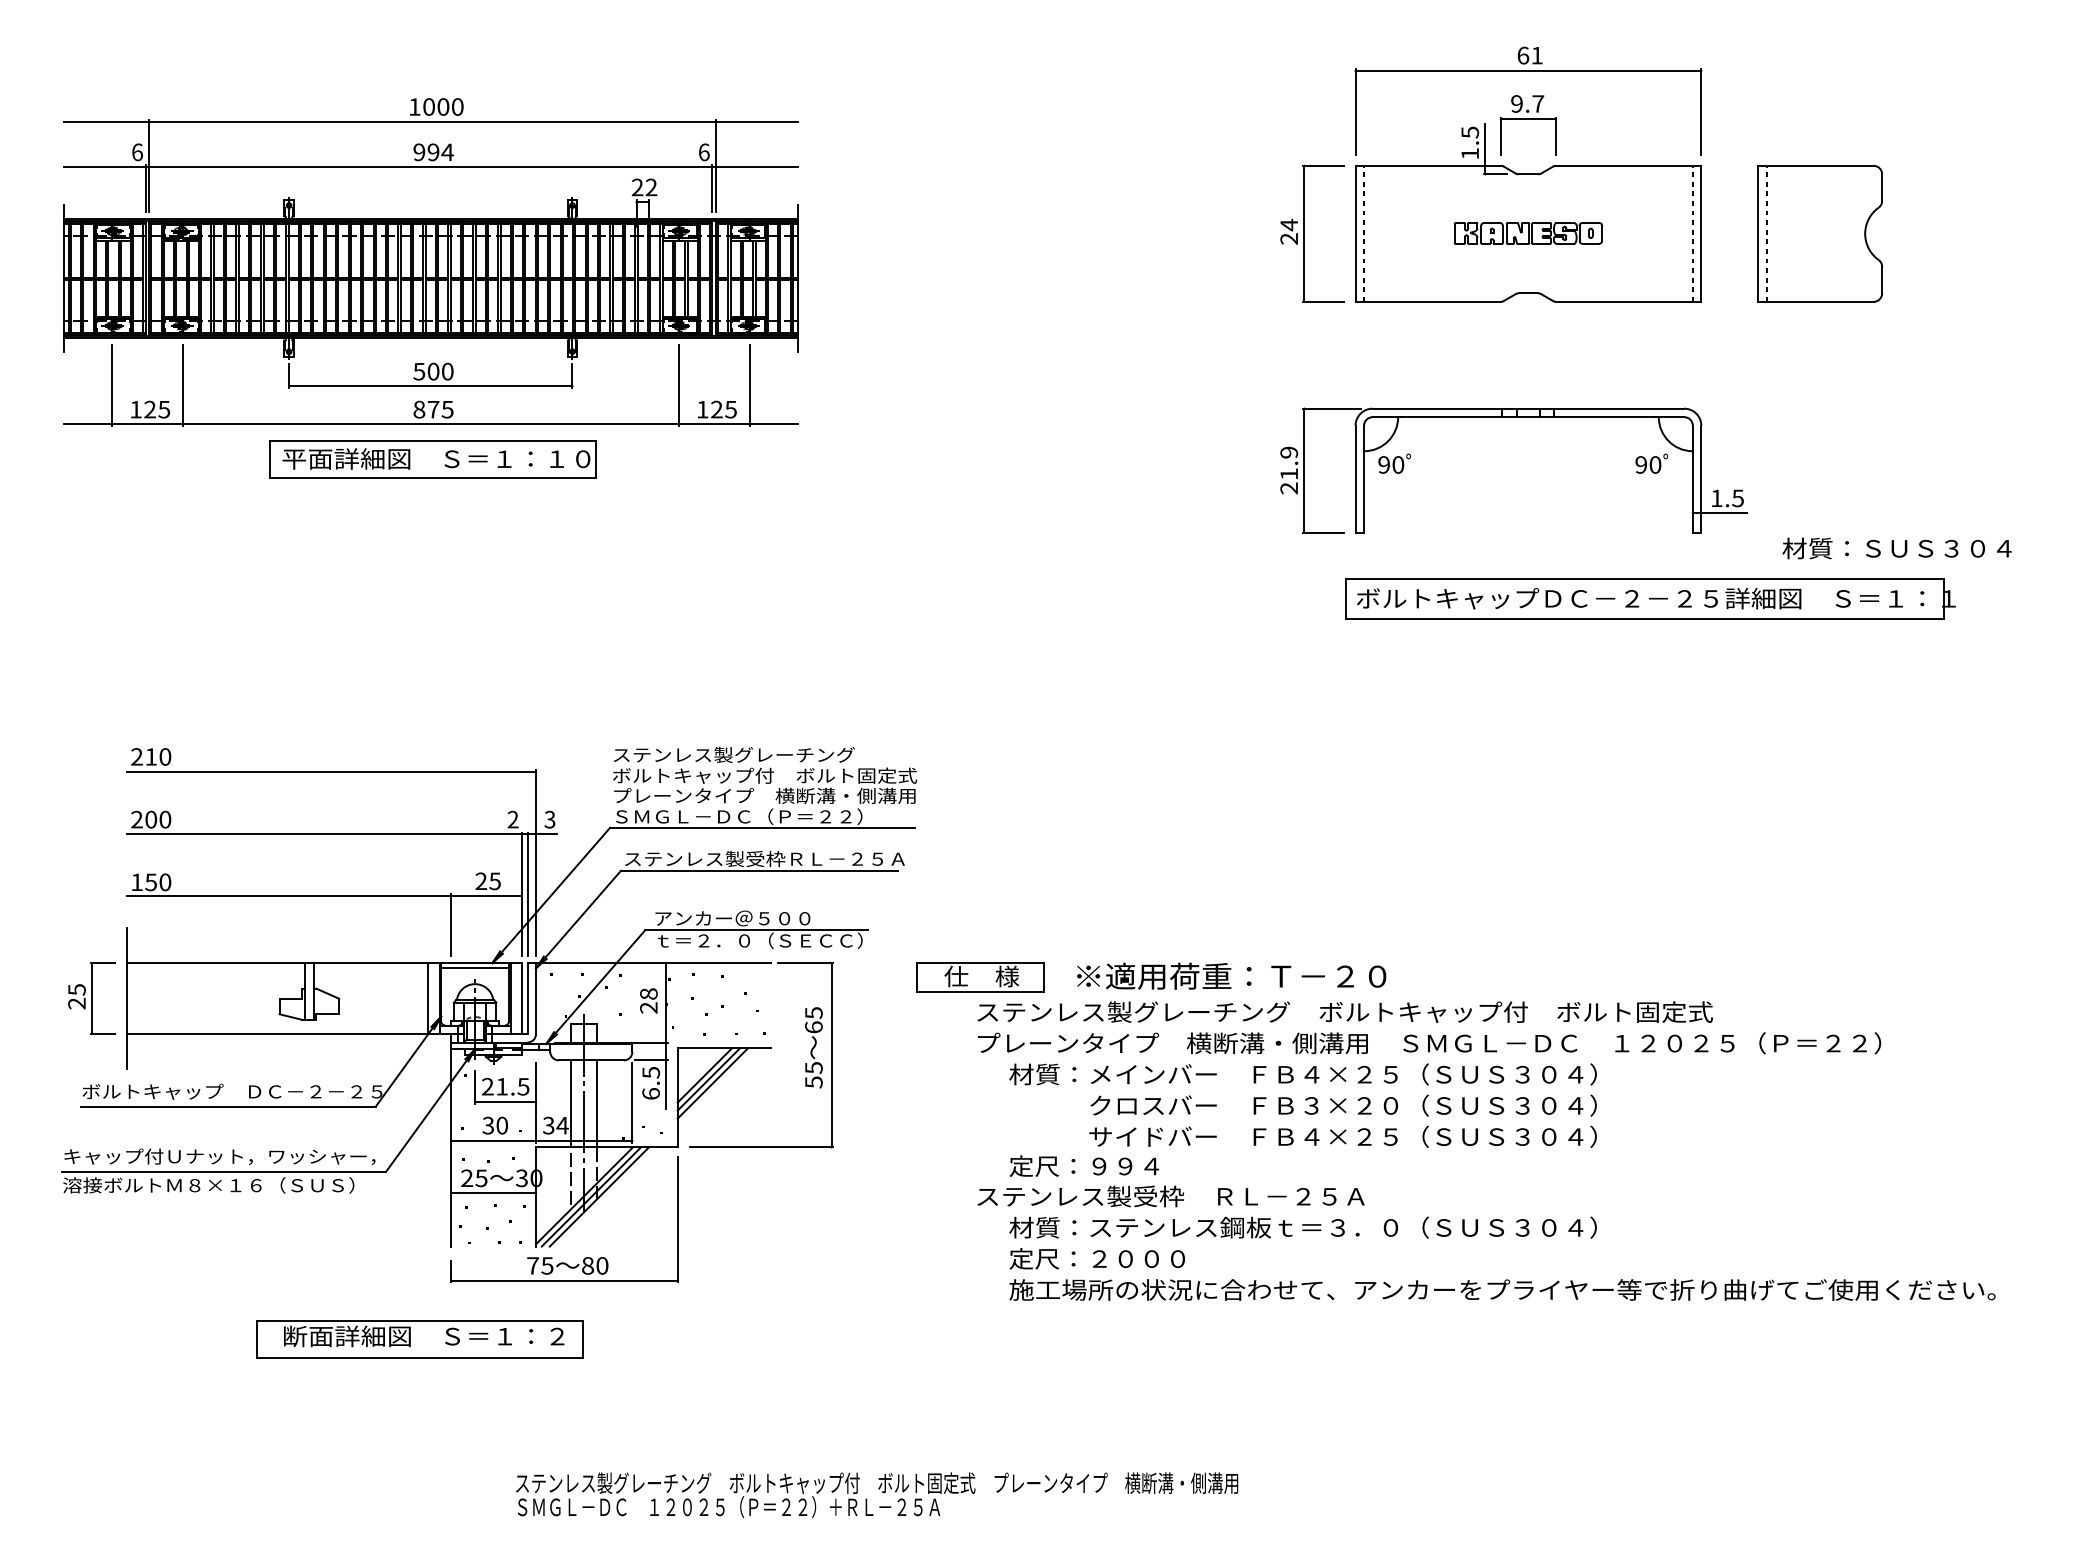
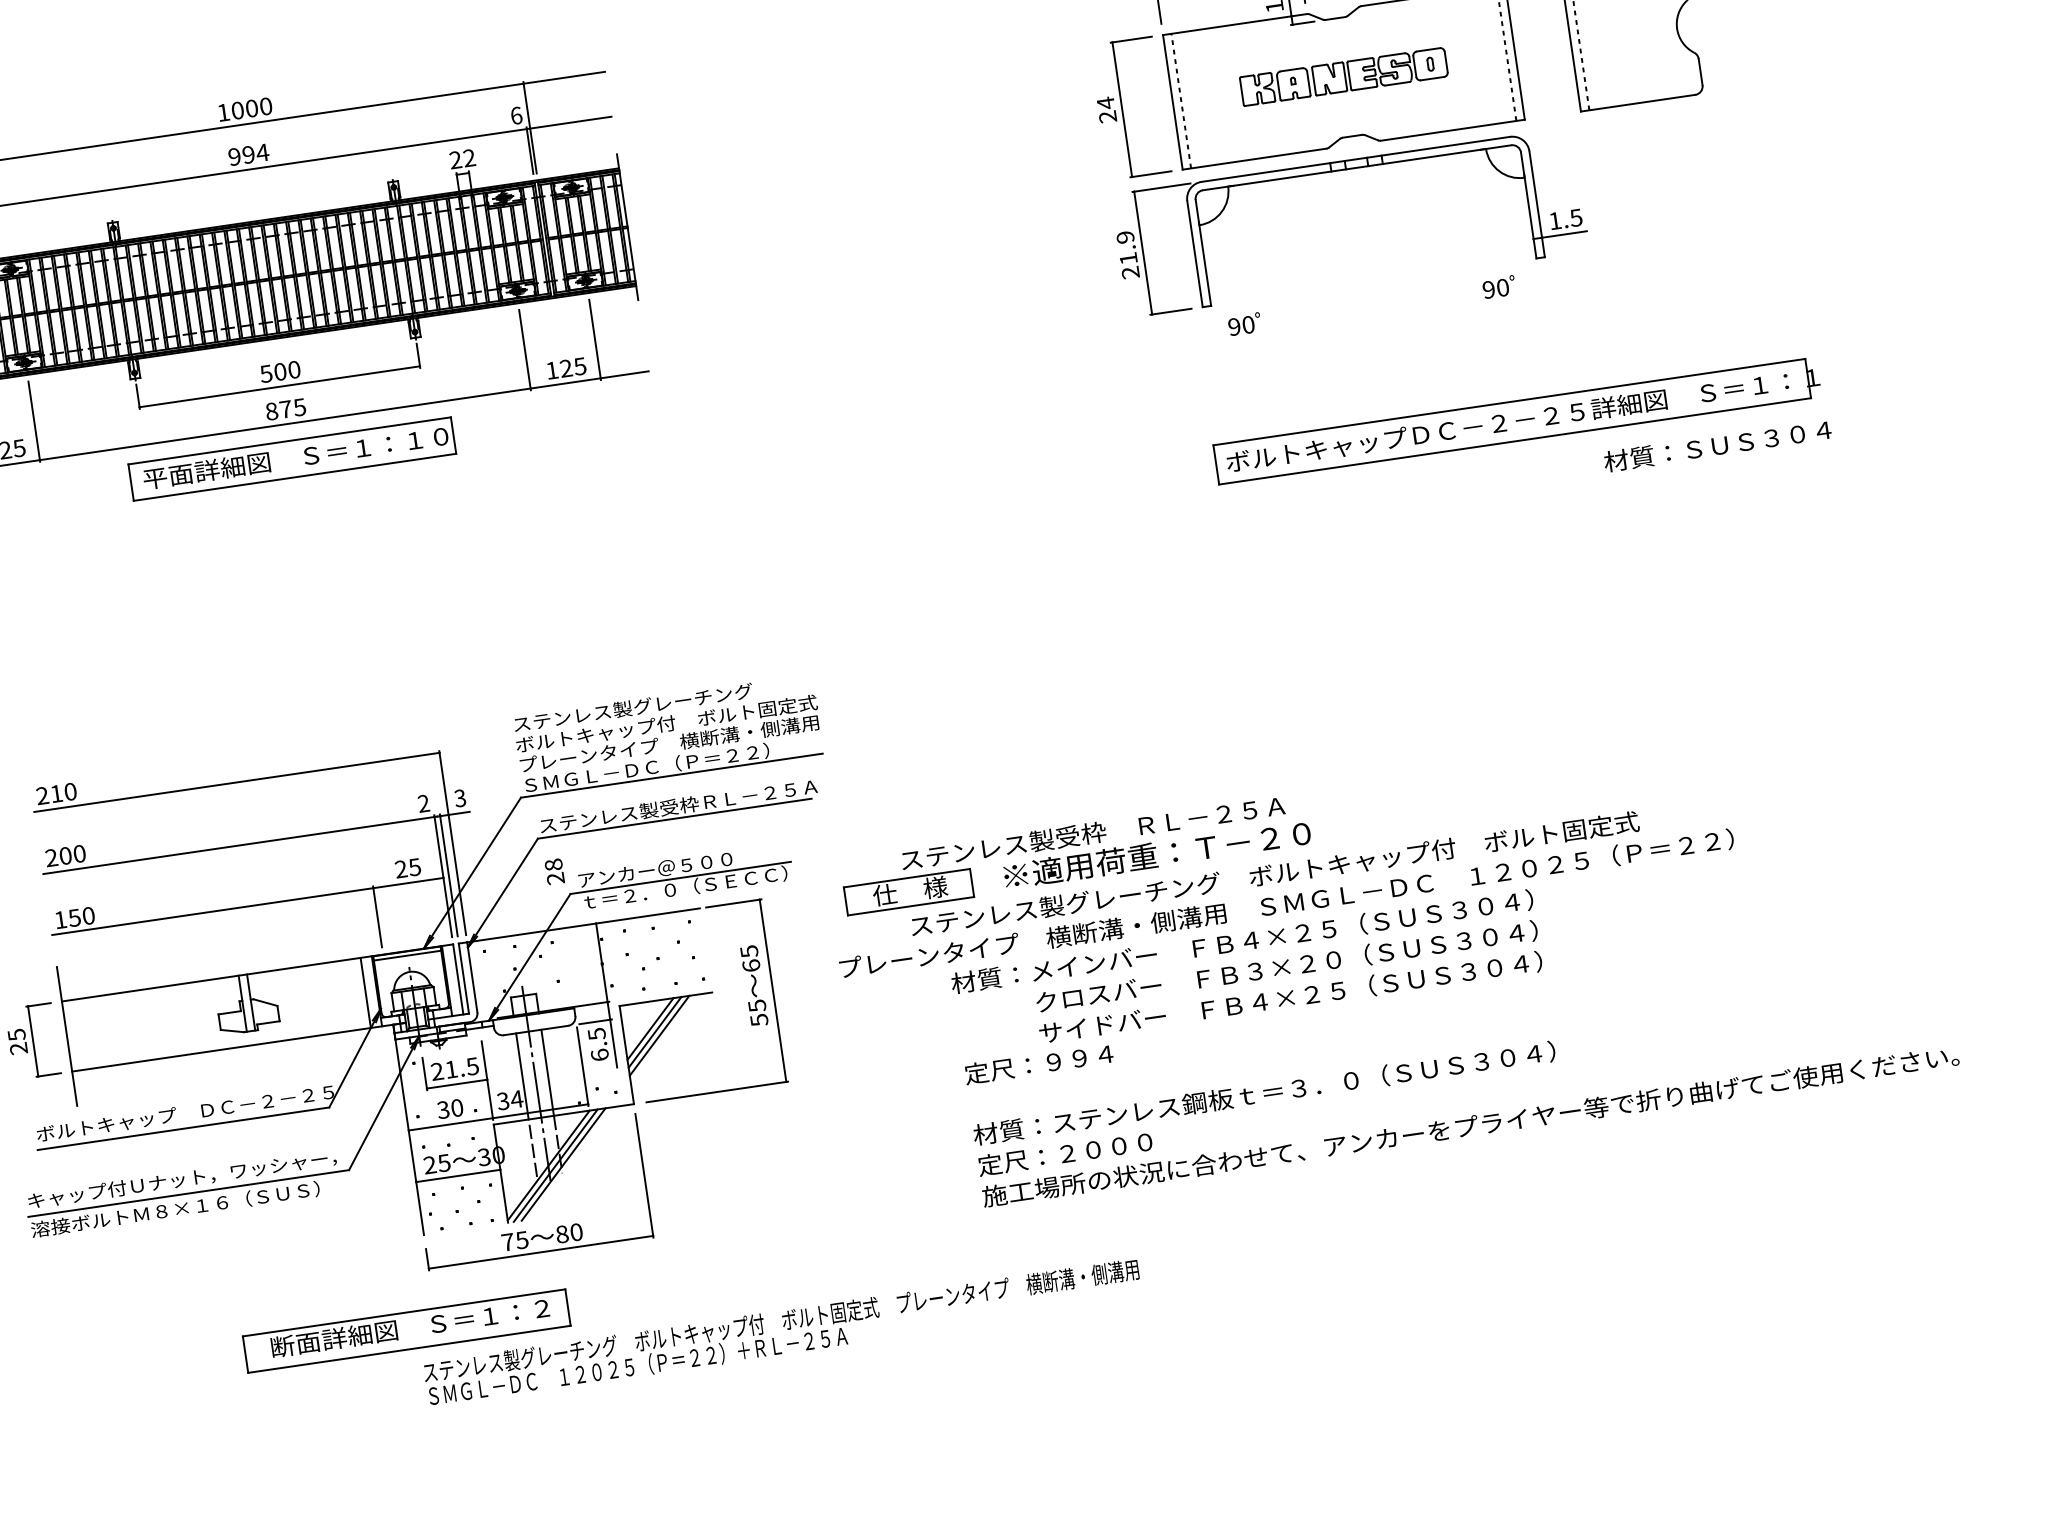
part: (1527, 233) -> (1342, 77), size x1.4
part: (1513, 417) -> (1342, 170), moved
text: (1896, 548) -> (1717, 446), moved
text: (648, 1000) -> (554, 871), moved
text: (1429, 1043) -> (1286, 903), moved
text: (1170, 1196) -> (1092, 833), moved
text: (877, 1494) -> (783, 1332), moved

